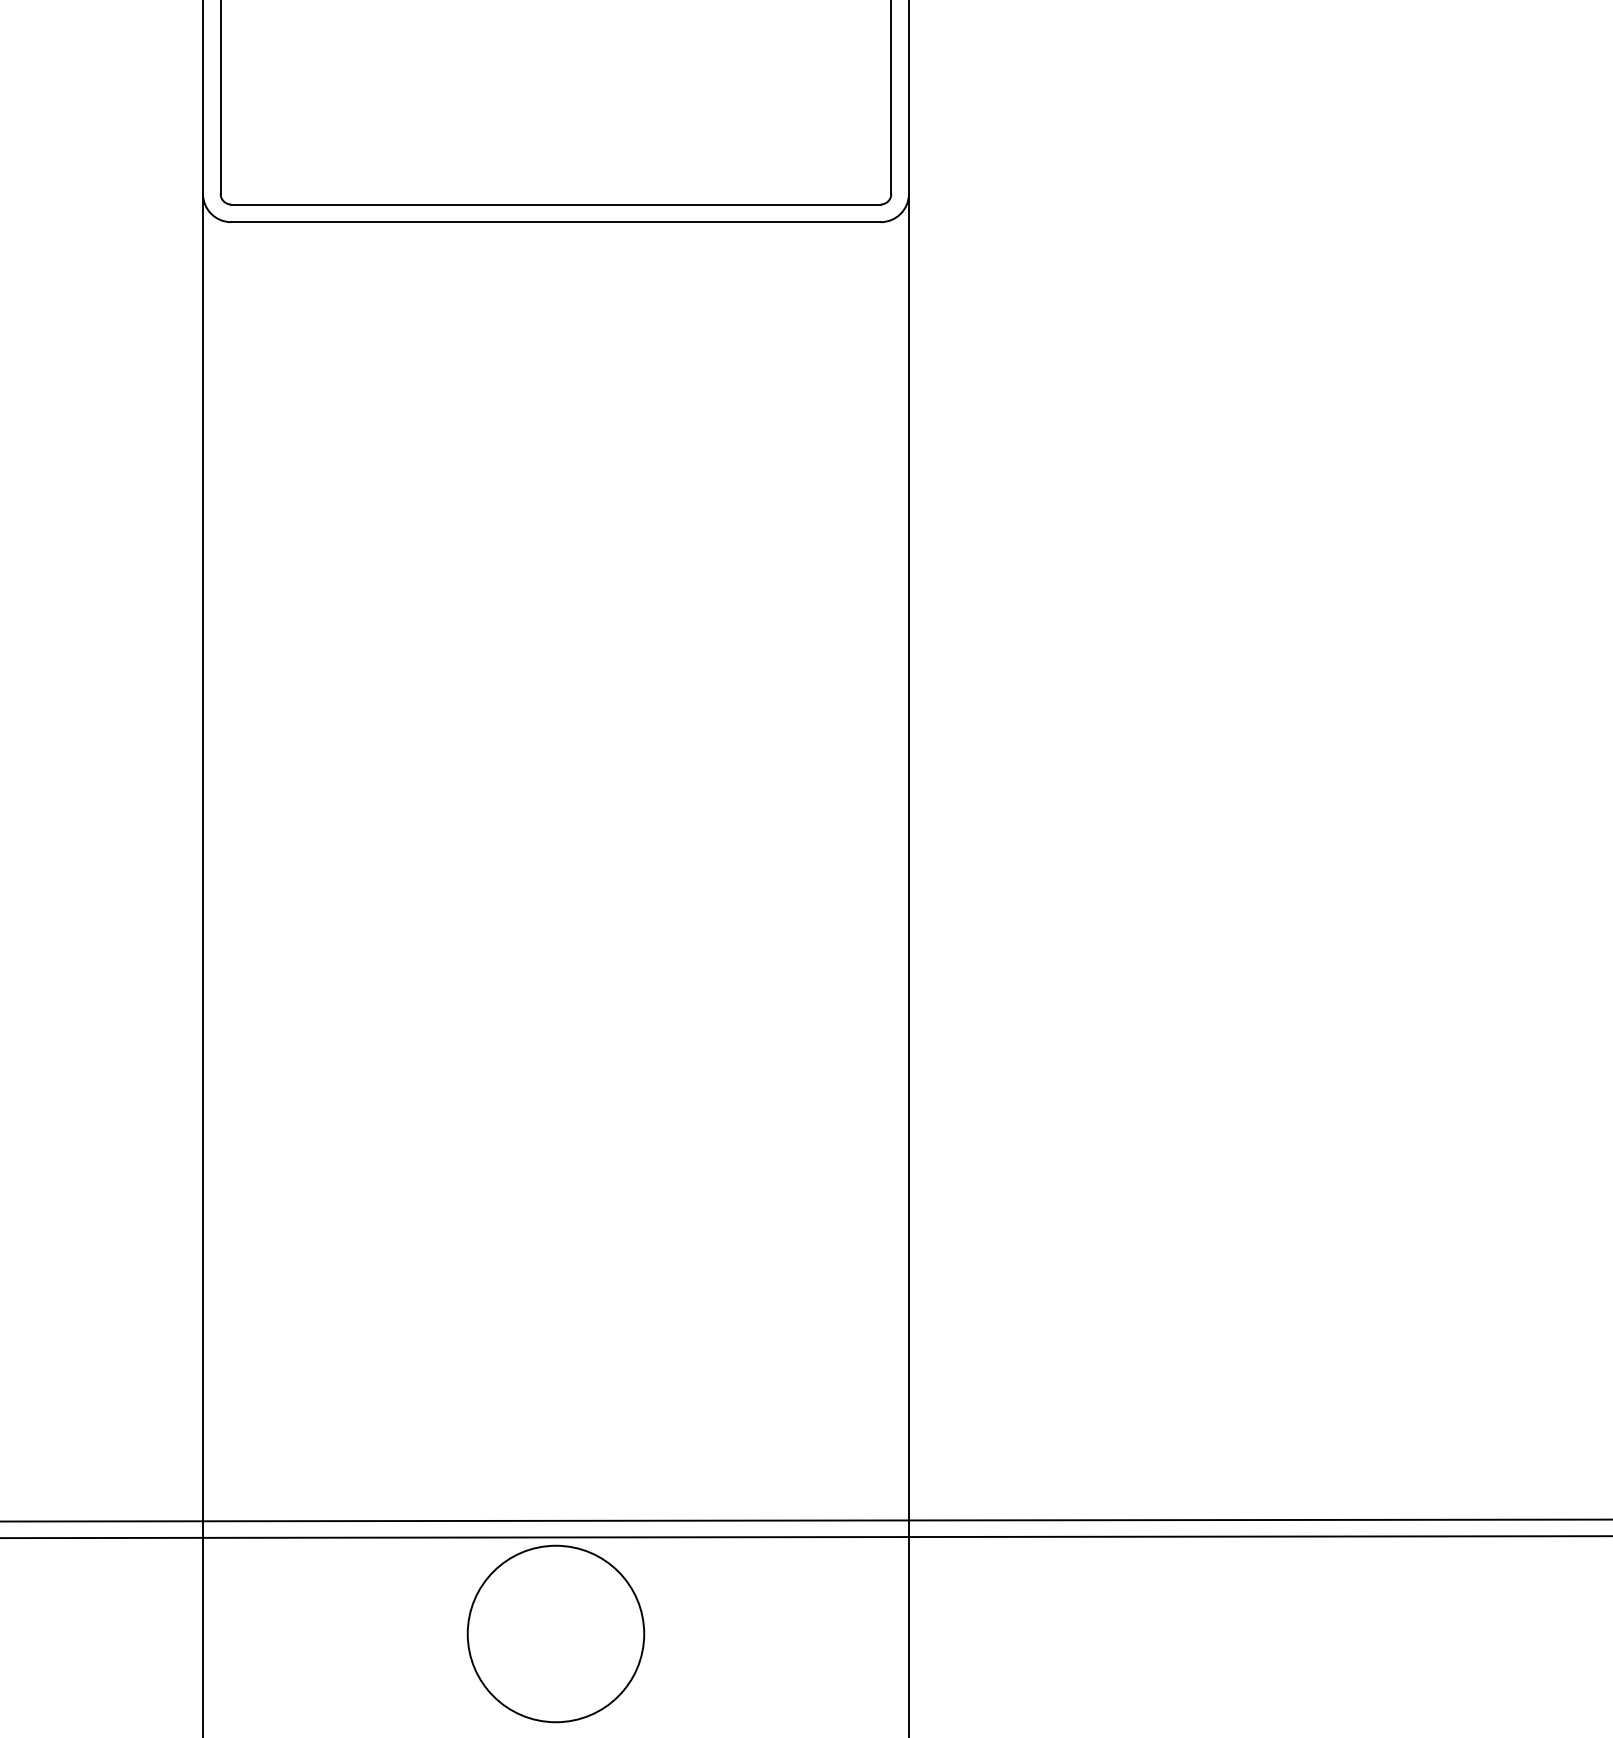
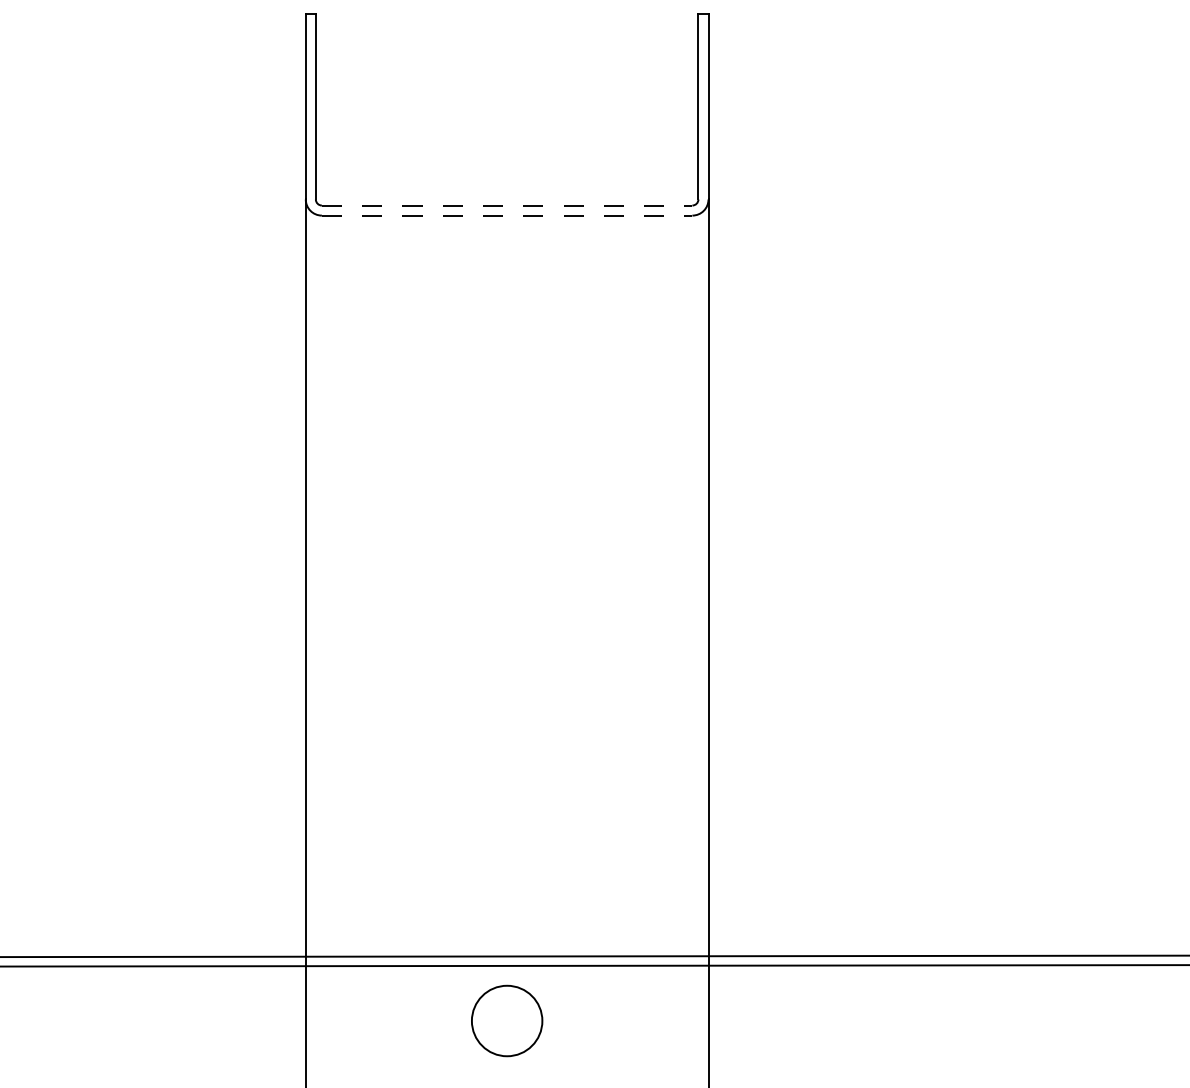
line: (556, 204) -> (507, 205), solid -> dashed
line: (556, 222) -> (507, 215), solid -> dashed
circle: (554, 1633) -> (506, 1020), size x0.7

